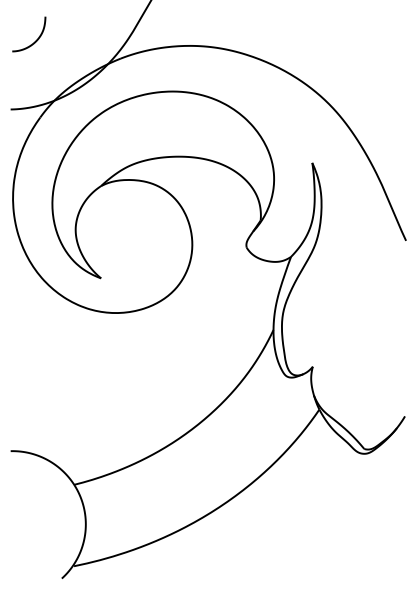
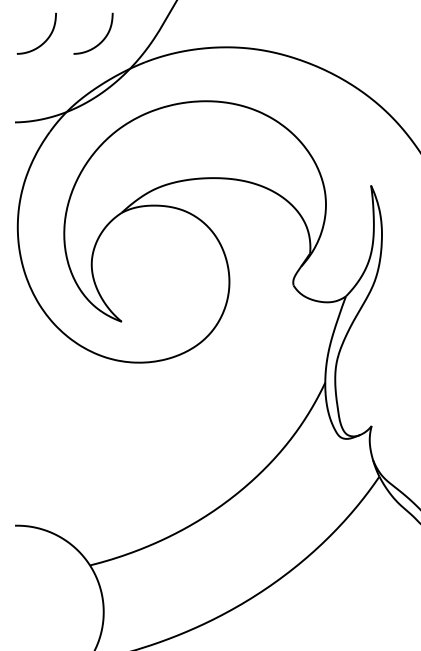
curve: (83, 40) -> (100, 40), added

